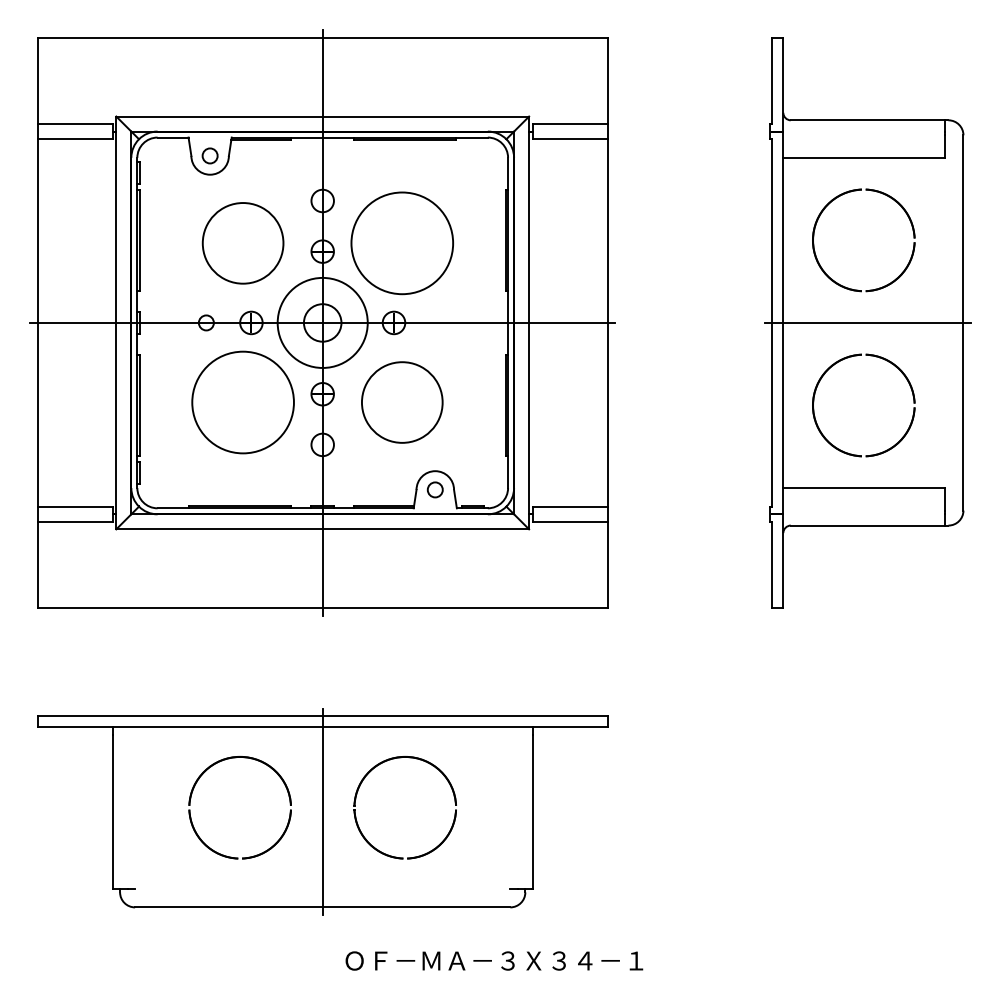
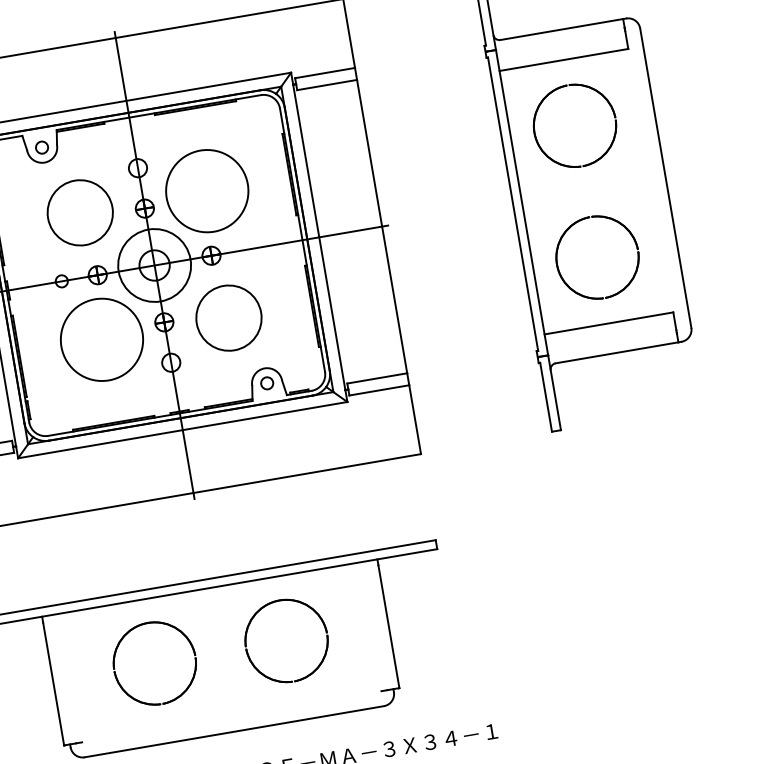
line: (867, 322) -> (589, 190), removed
line: (322, 811) -> (221, 655), removed

